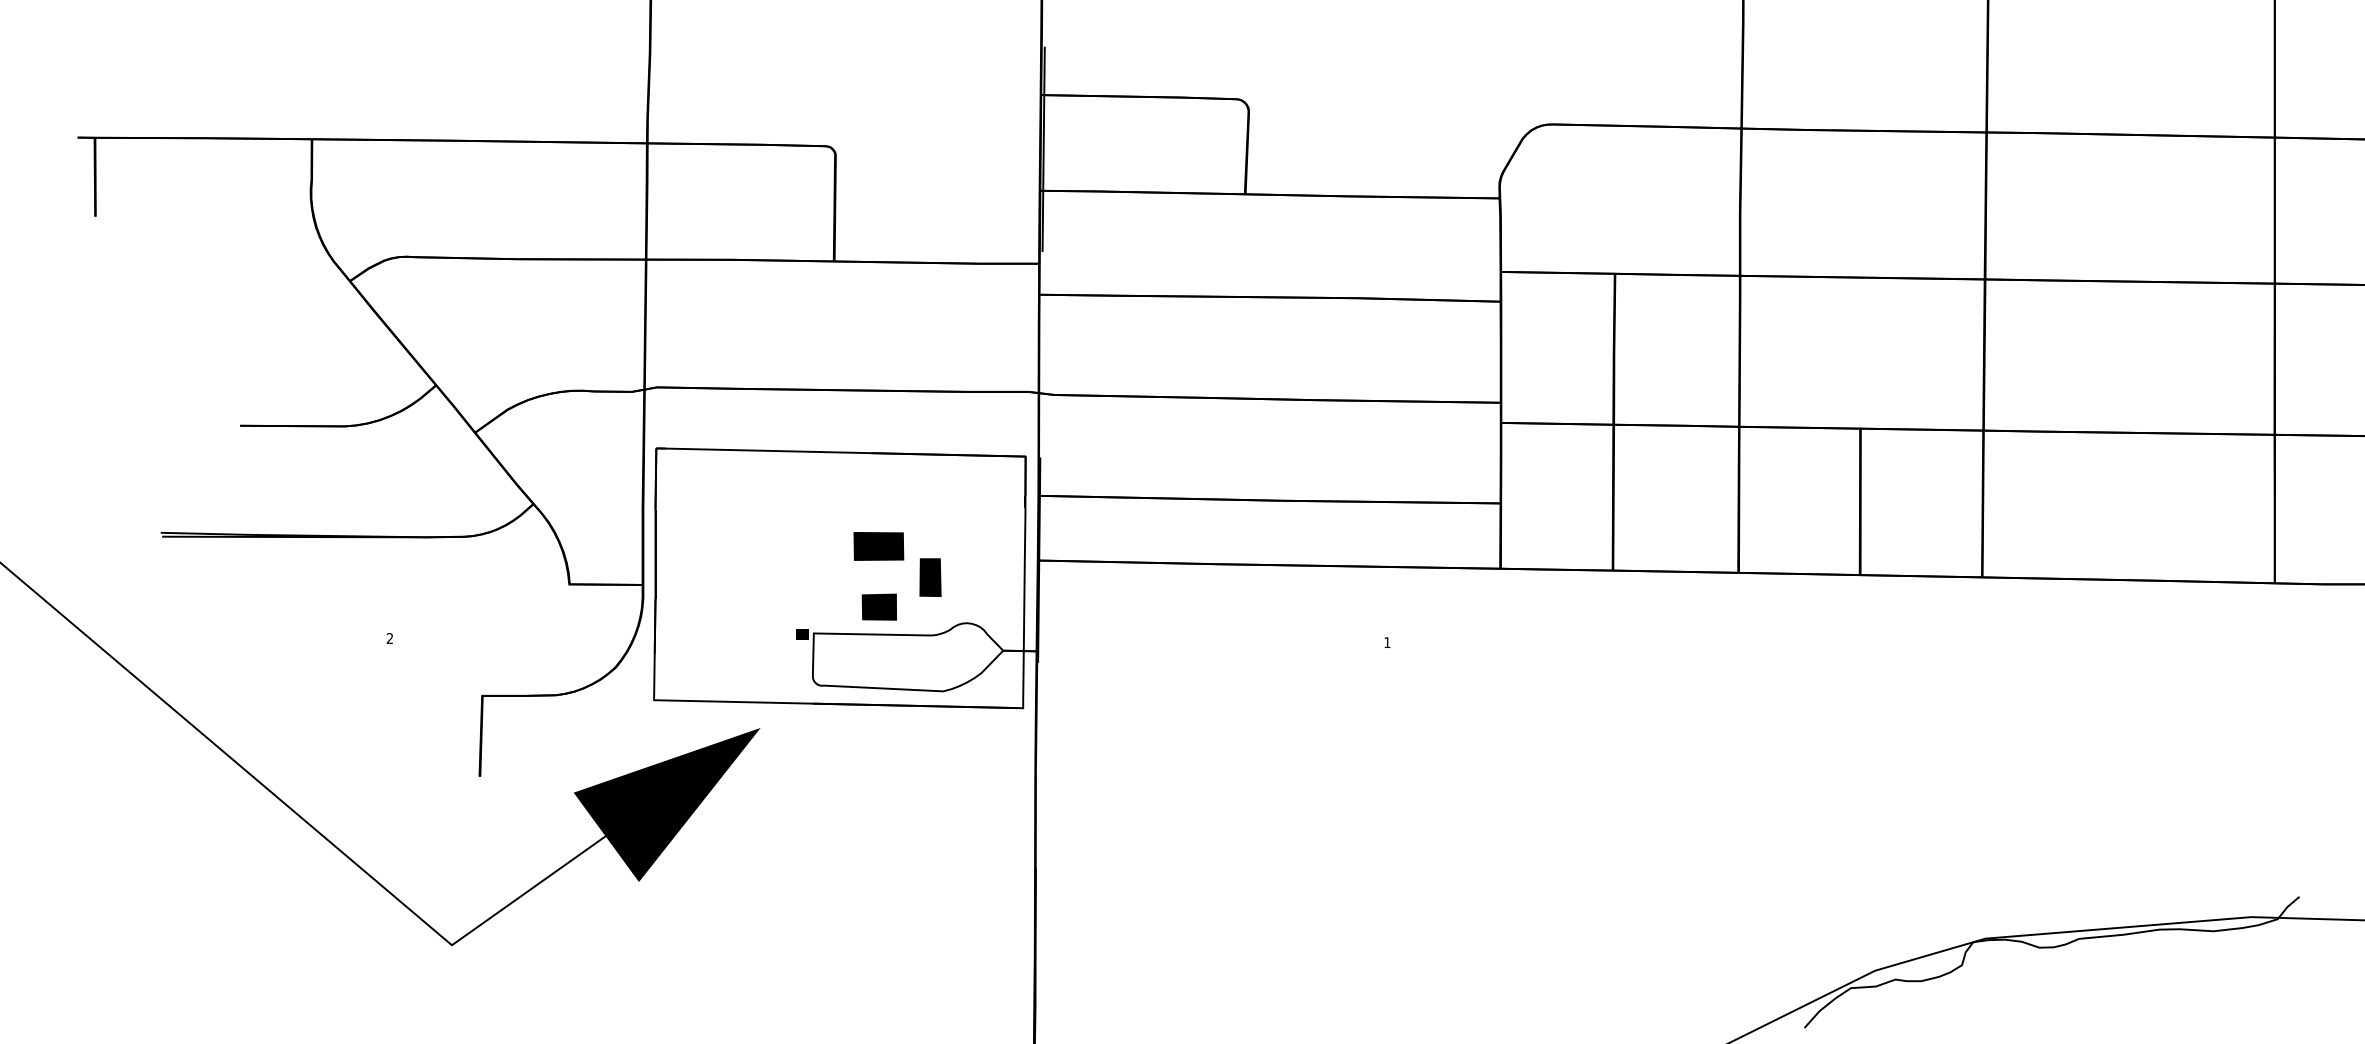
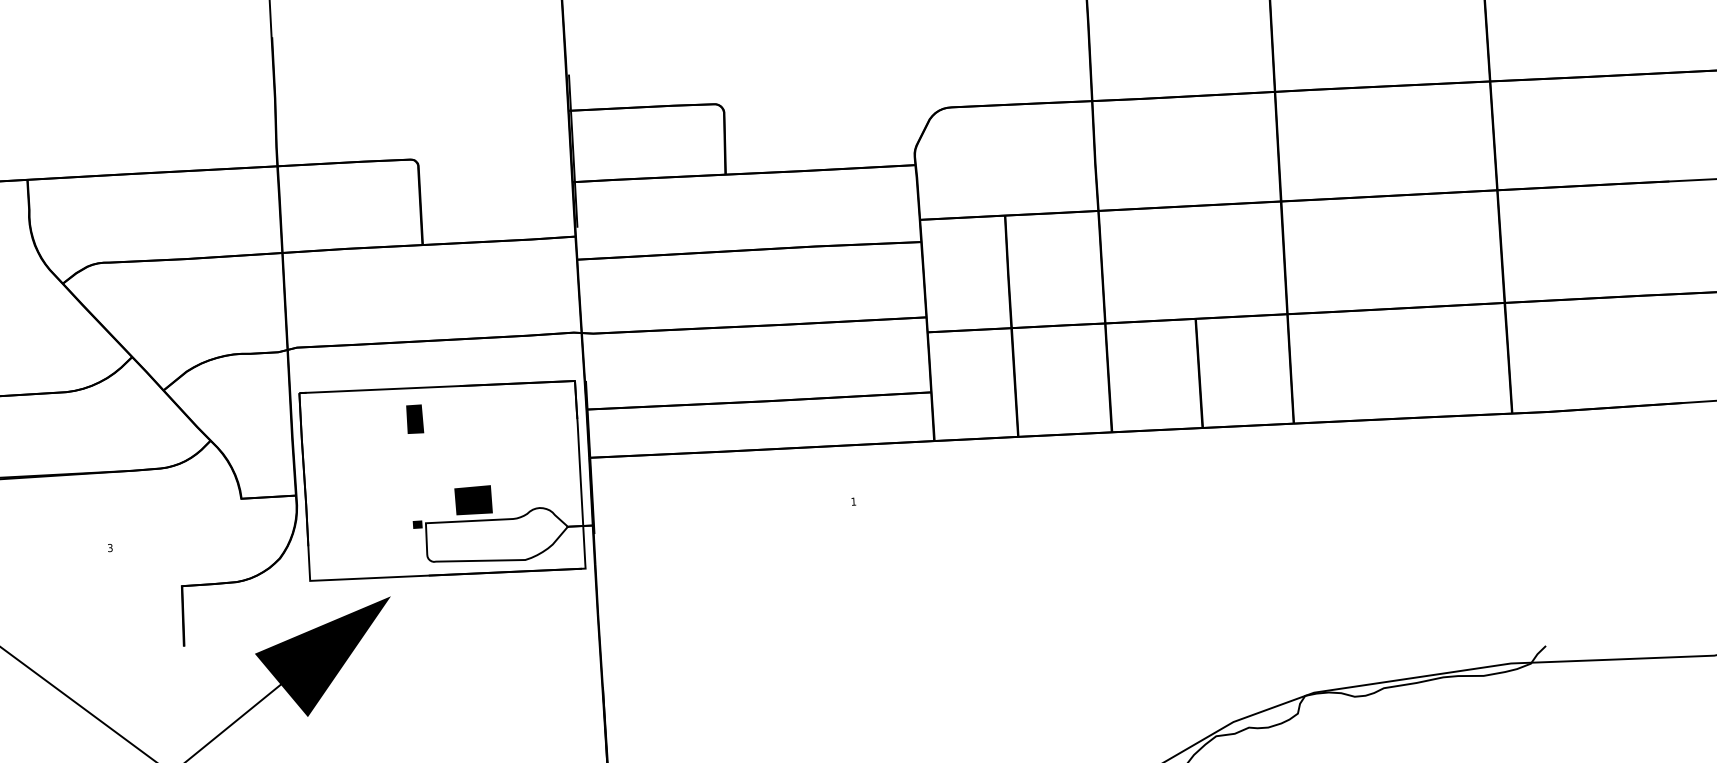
part: (878, 546) -> (469, 455), removed
part: (930, 577) -> (415, 419), moved
part: (878, 606) -> (472, 499), size x1.4
text: (389, 638) -> (109, 548), 2 -> 3

